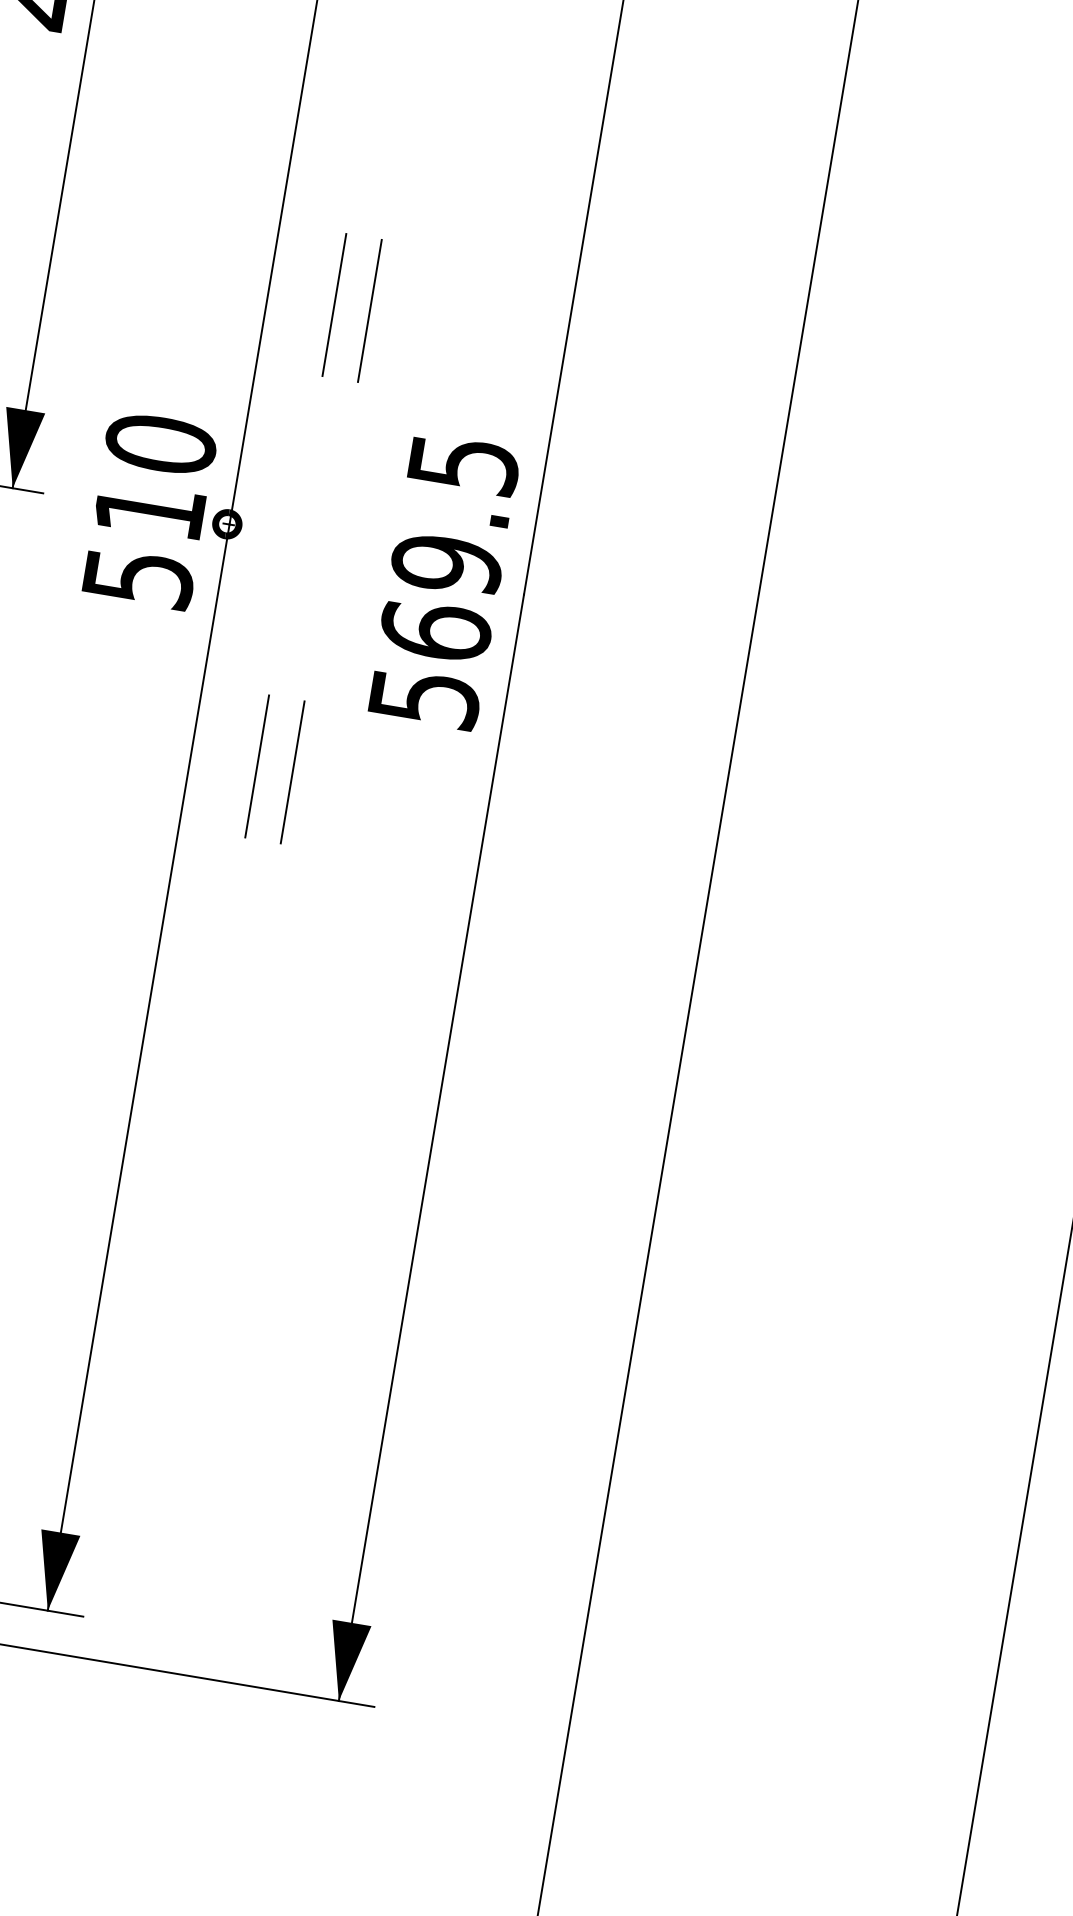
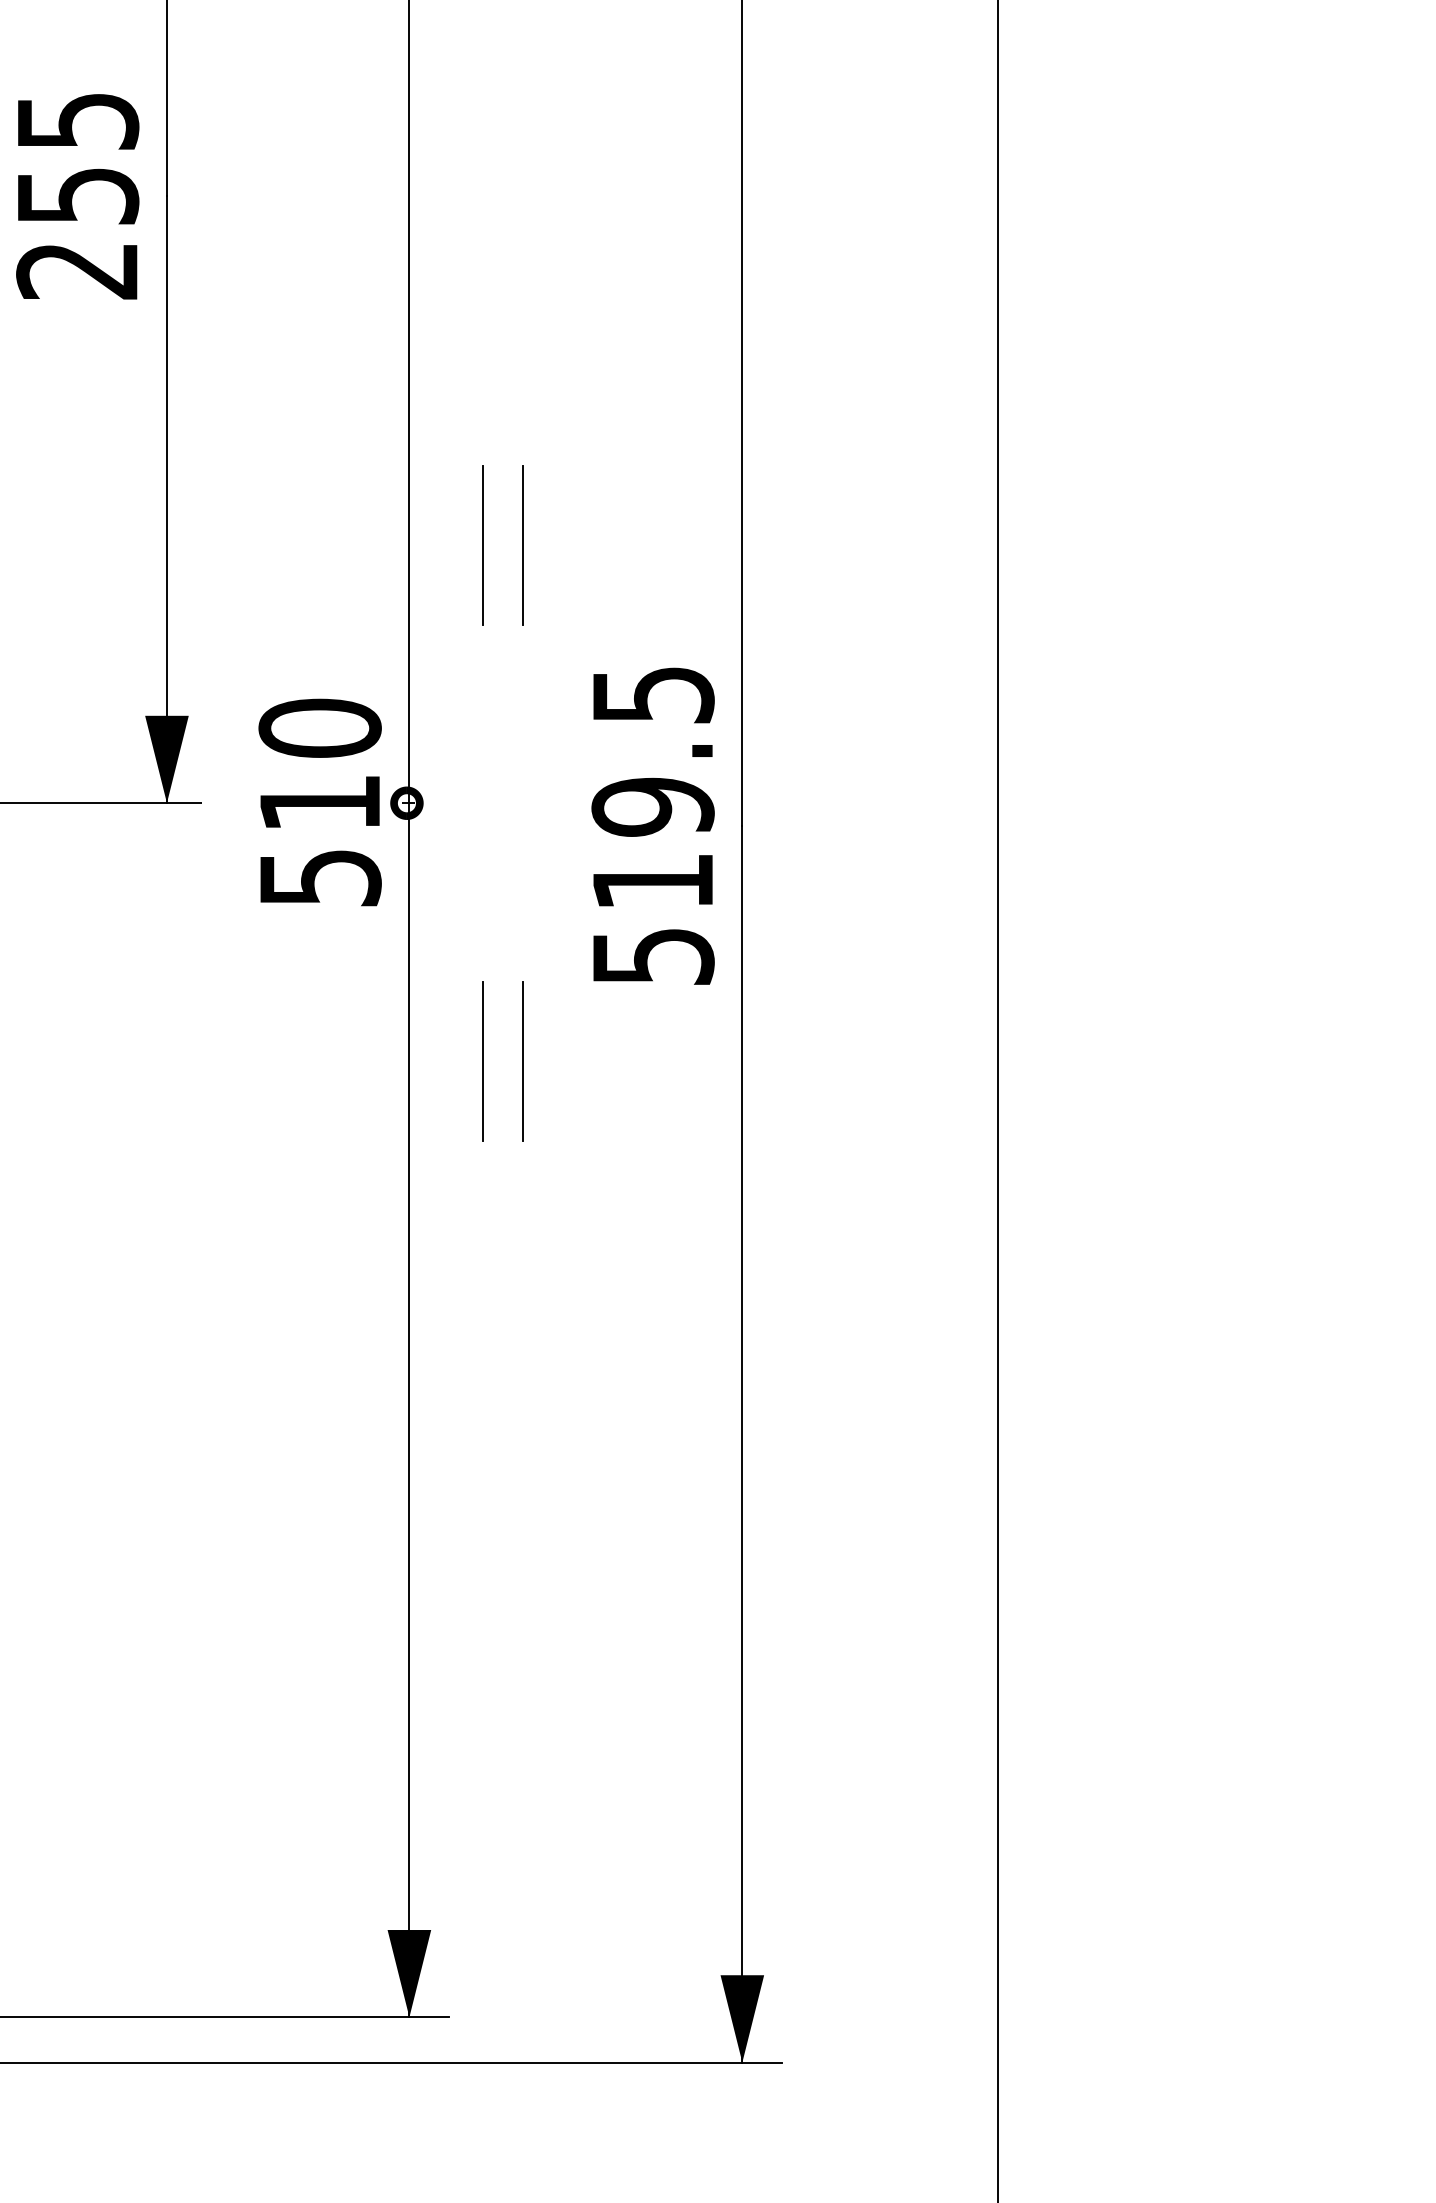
text: (435, 630) -> (652, 880), 569.5 -> 519.5

